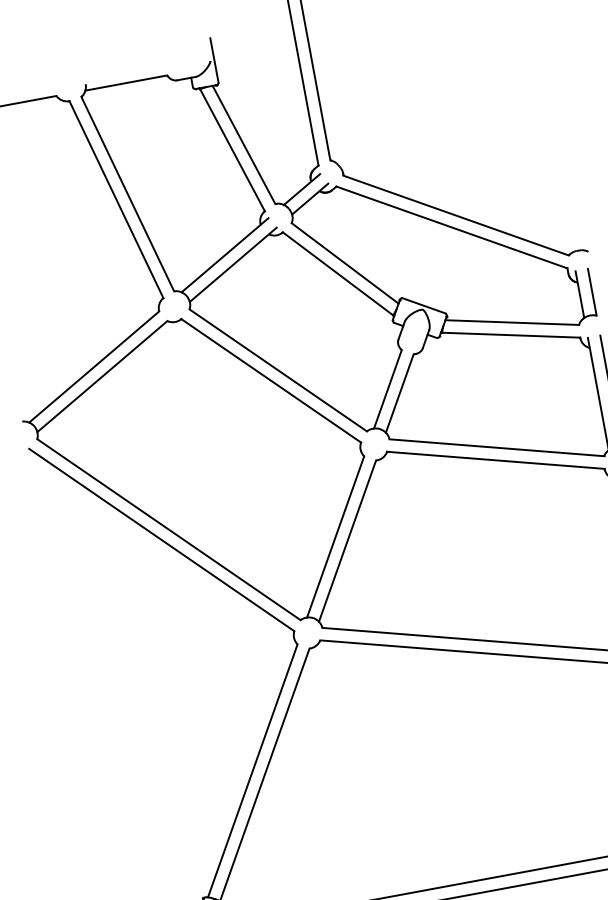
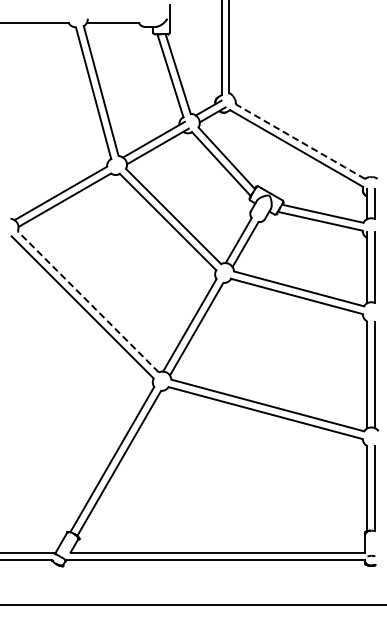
line: (456, 215) -> (300, 141), solid -> dashed
line: (169, 529) -> (88, 301), solid -> dashed

